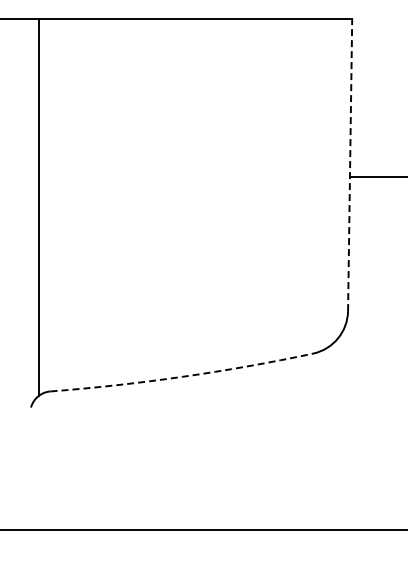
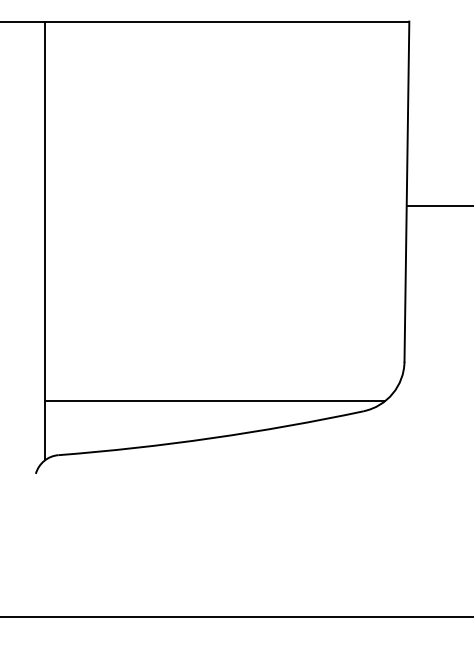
line: (350, 164) -> (407, 191), dashed -> solid
line: (185, 344) -> (215, 400), added
arc: (182, 376) -> (212, 437), dashed -> solid

